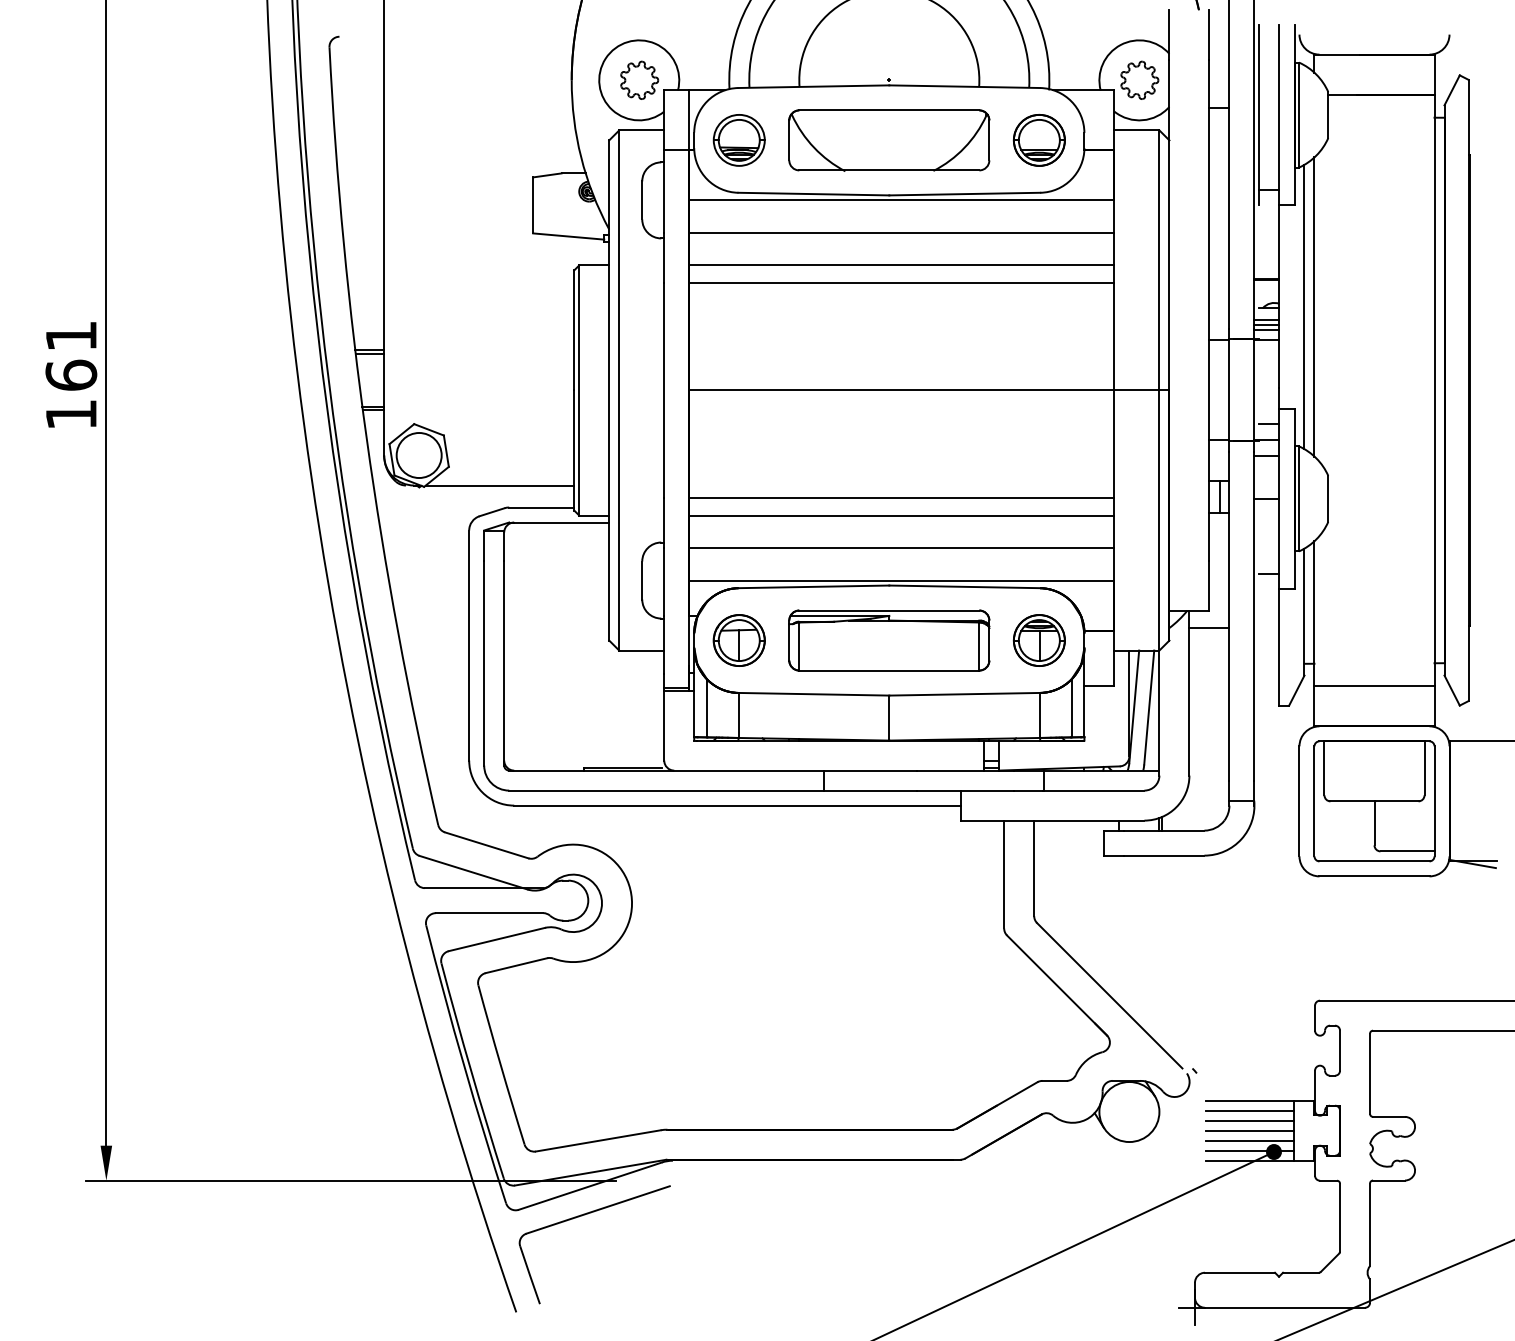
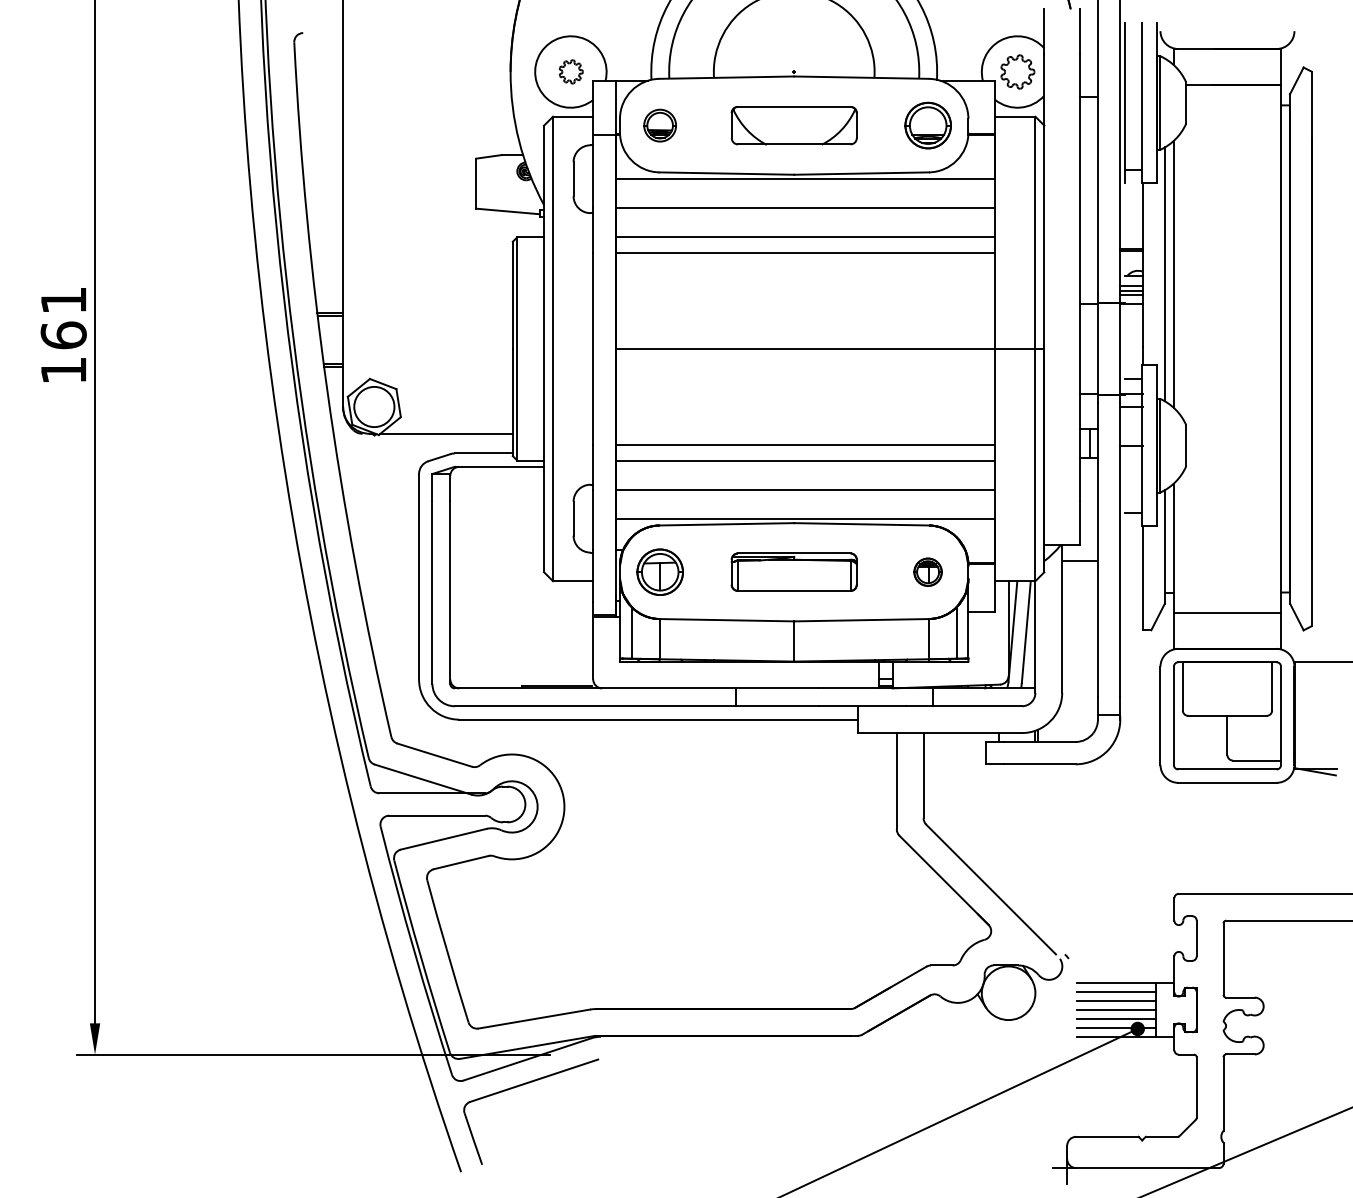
part: (639, 79) -> (571, 71), size x0.7
part: (738, 140) -> (659, 125), size x0.7
part: (889, 140) -> (794, 125), size x0.7
part: (889, 640) -> (794, 572), size x0.7
part: (1038, 640) -> (927, 572), size x0.6

